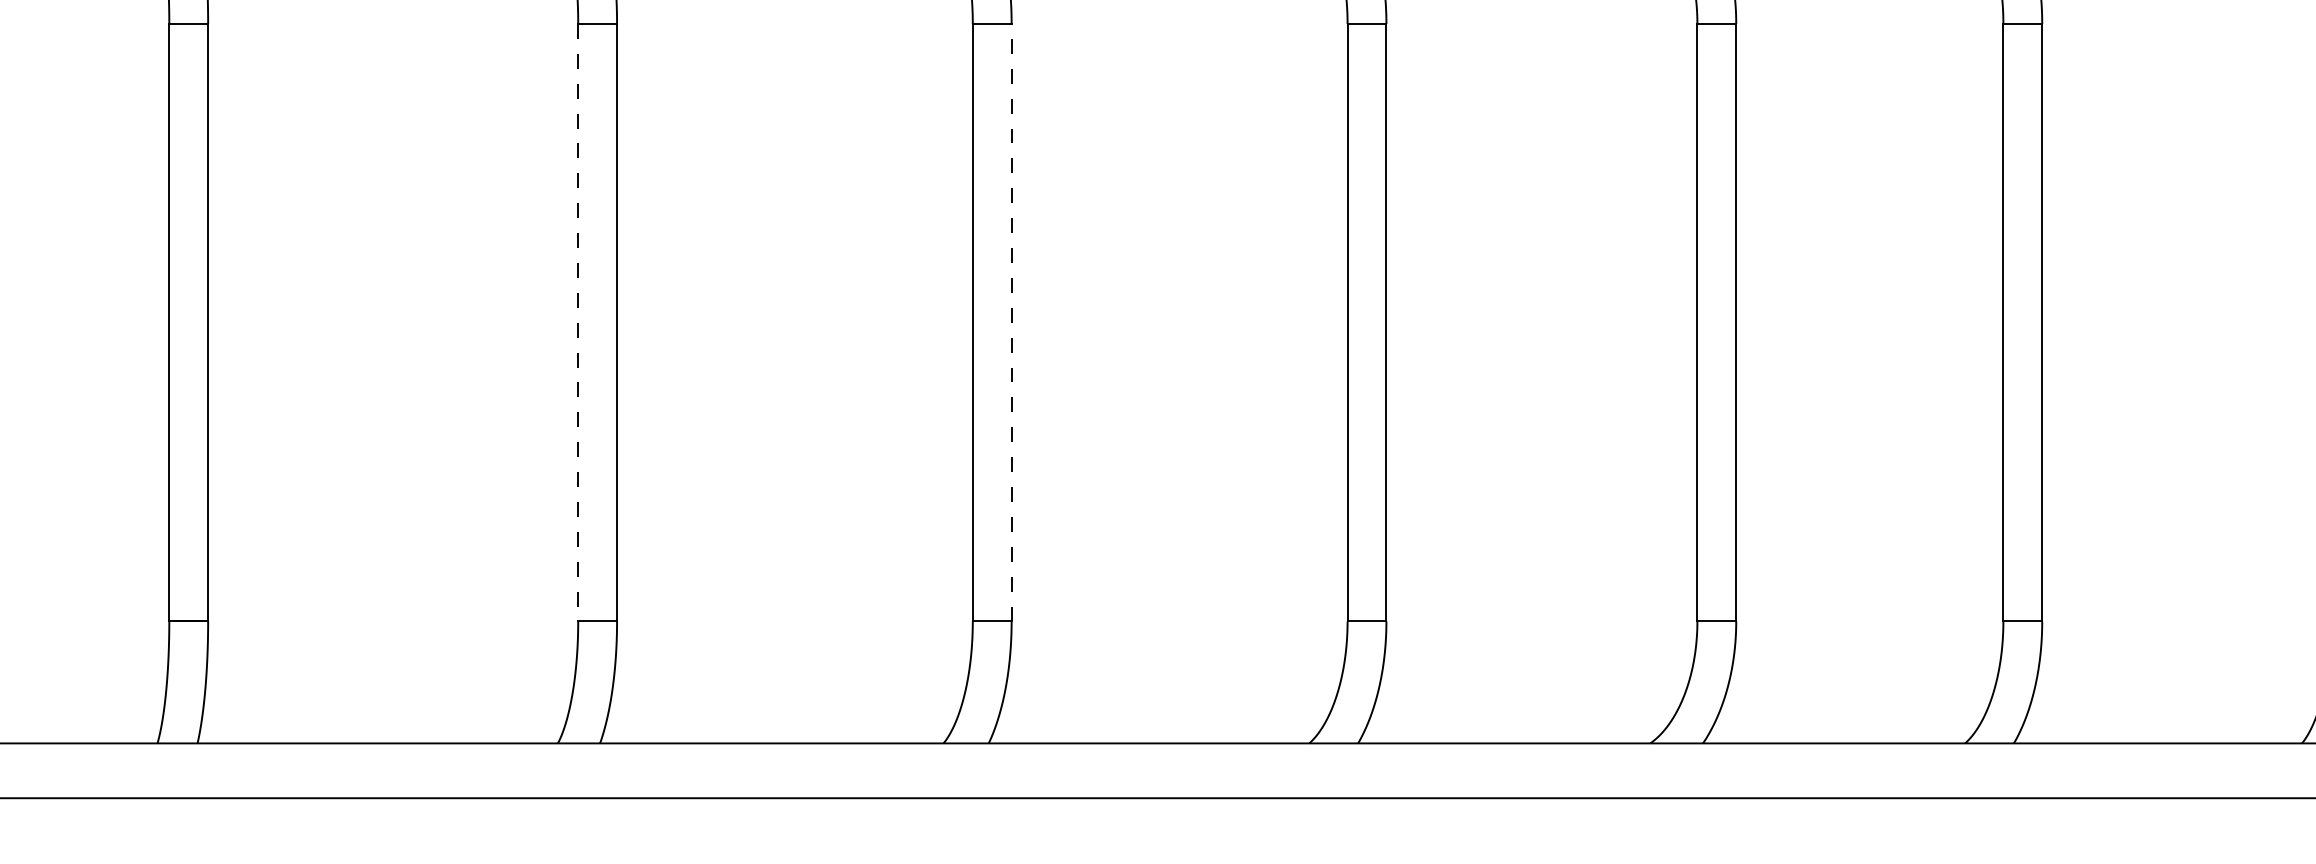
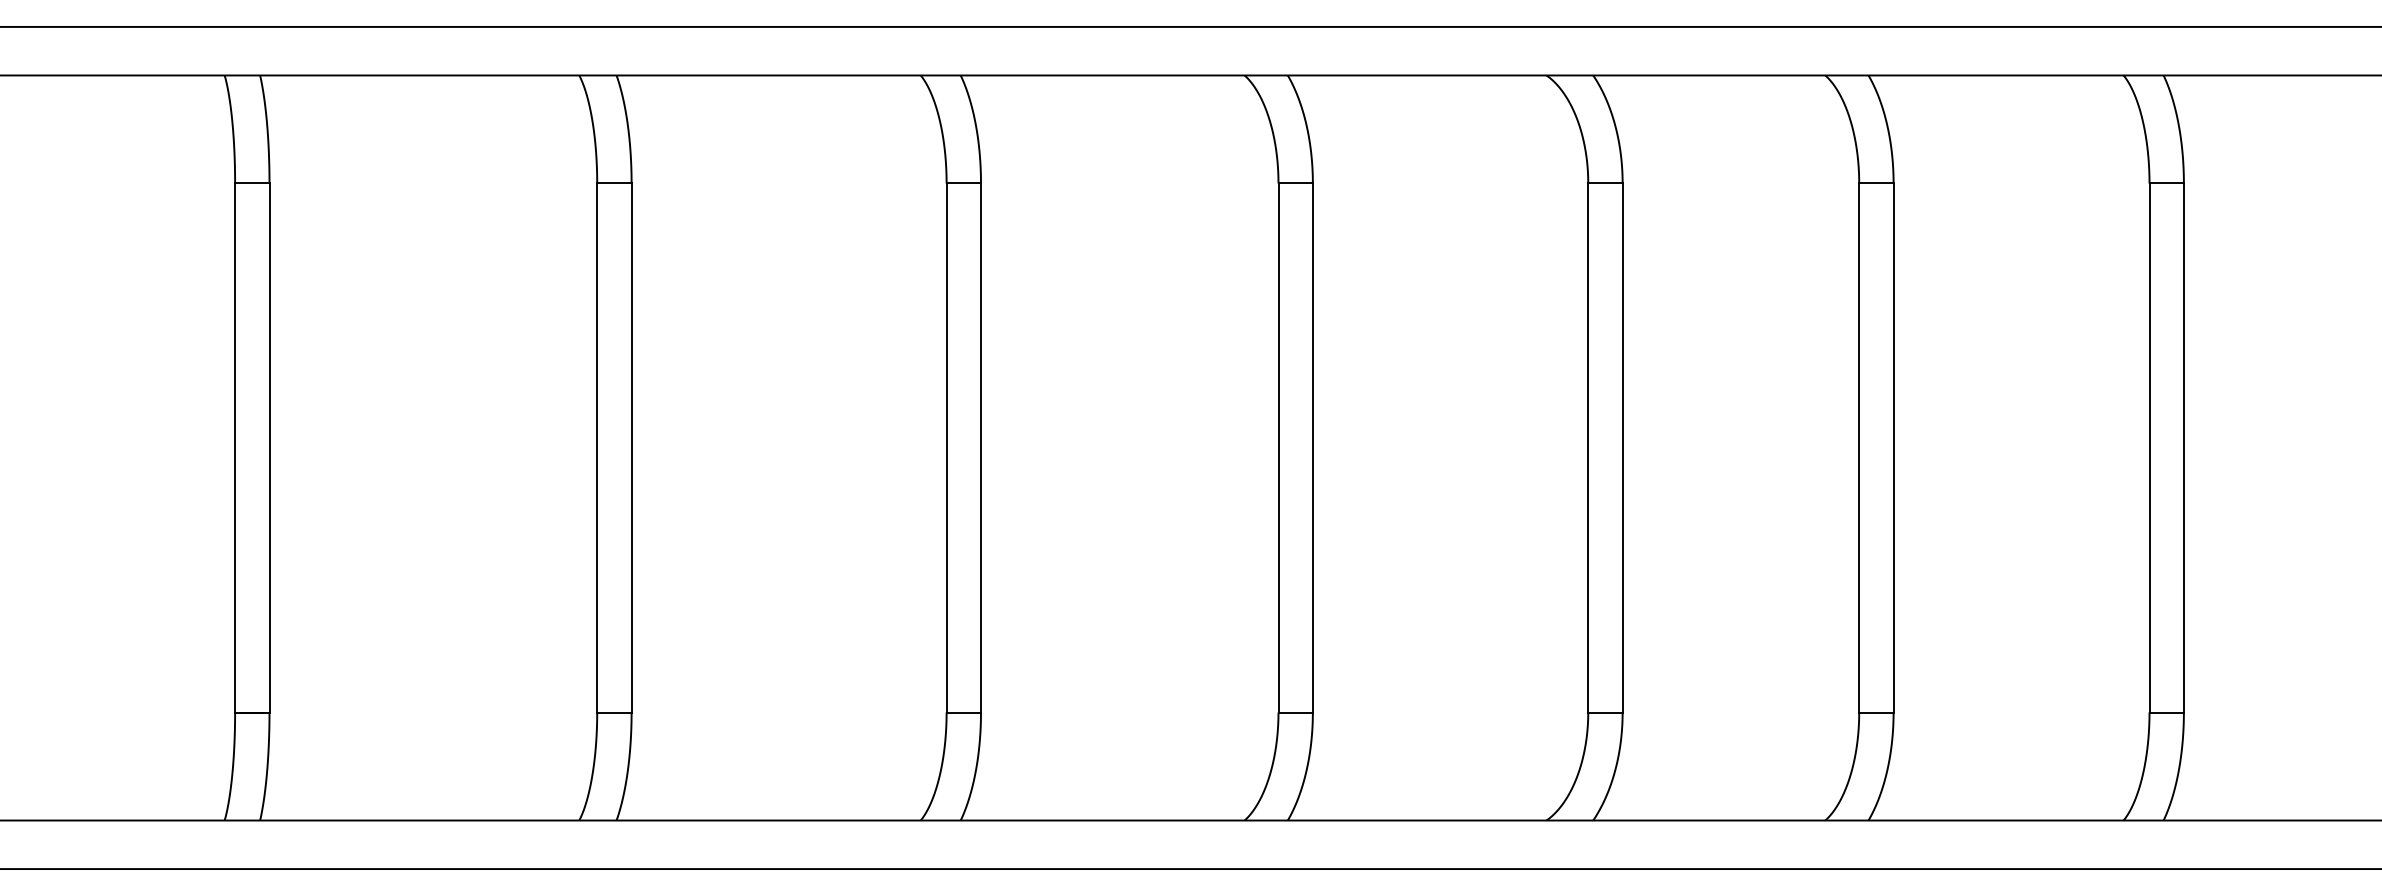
line: (578, 322) -> (597, 447), dashed -> solid
line: (1012, 322) -> (981, 447), dashed -> solid

